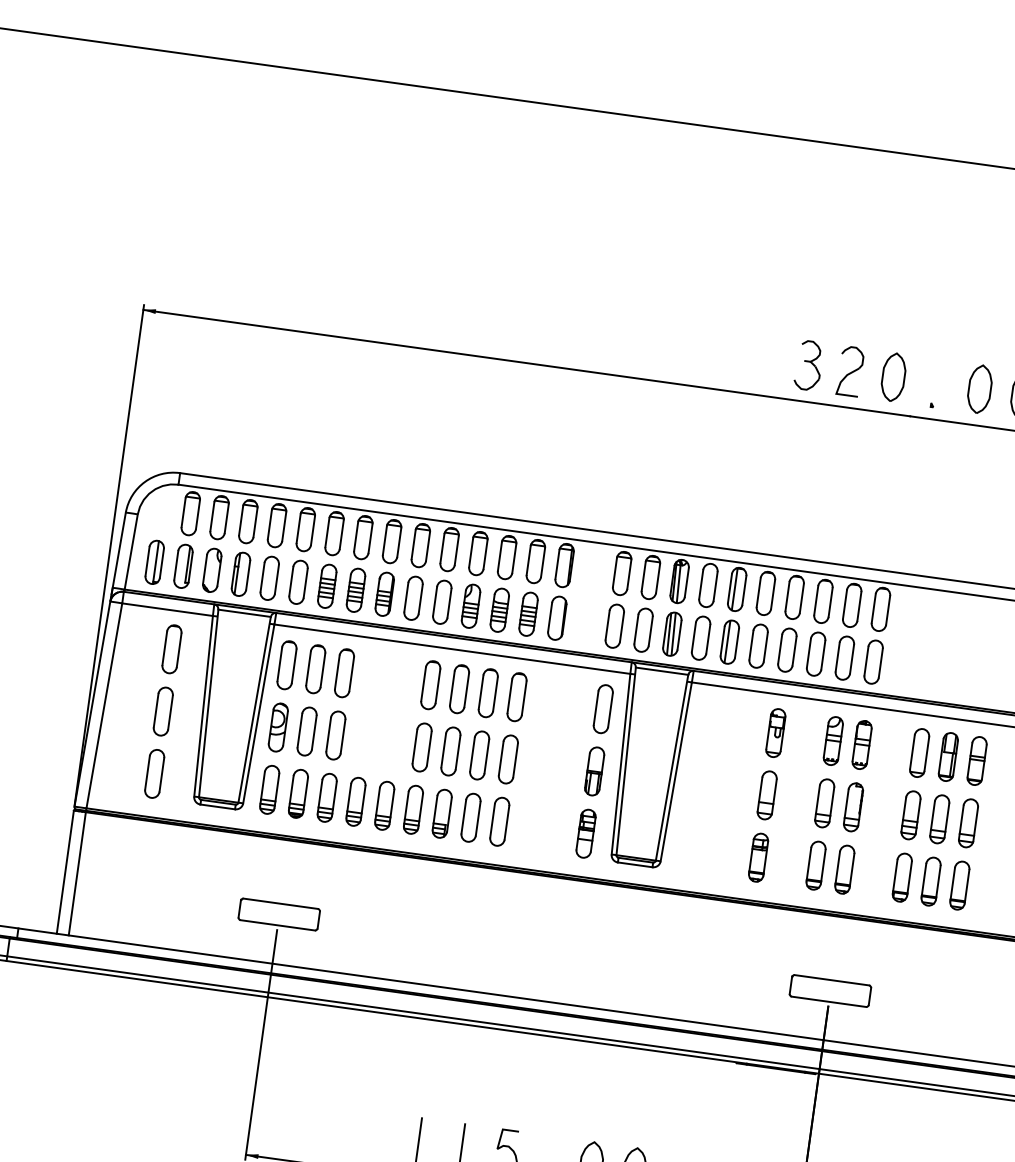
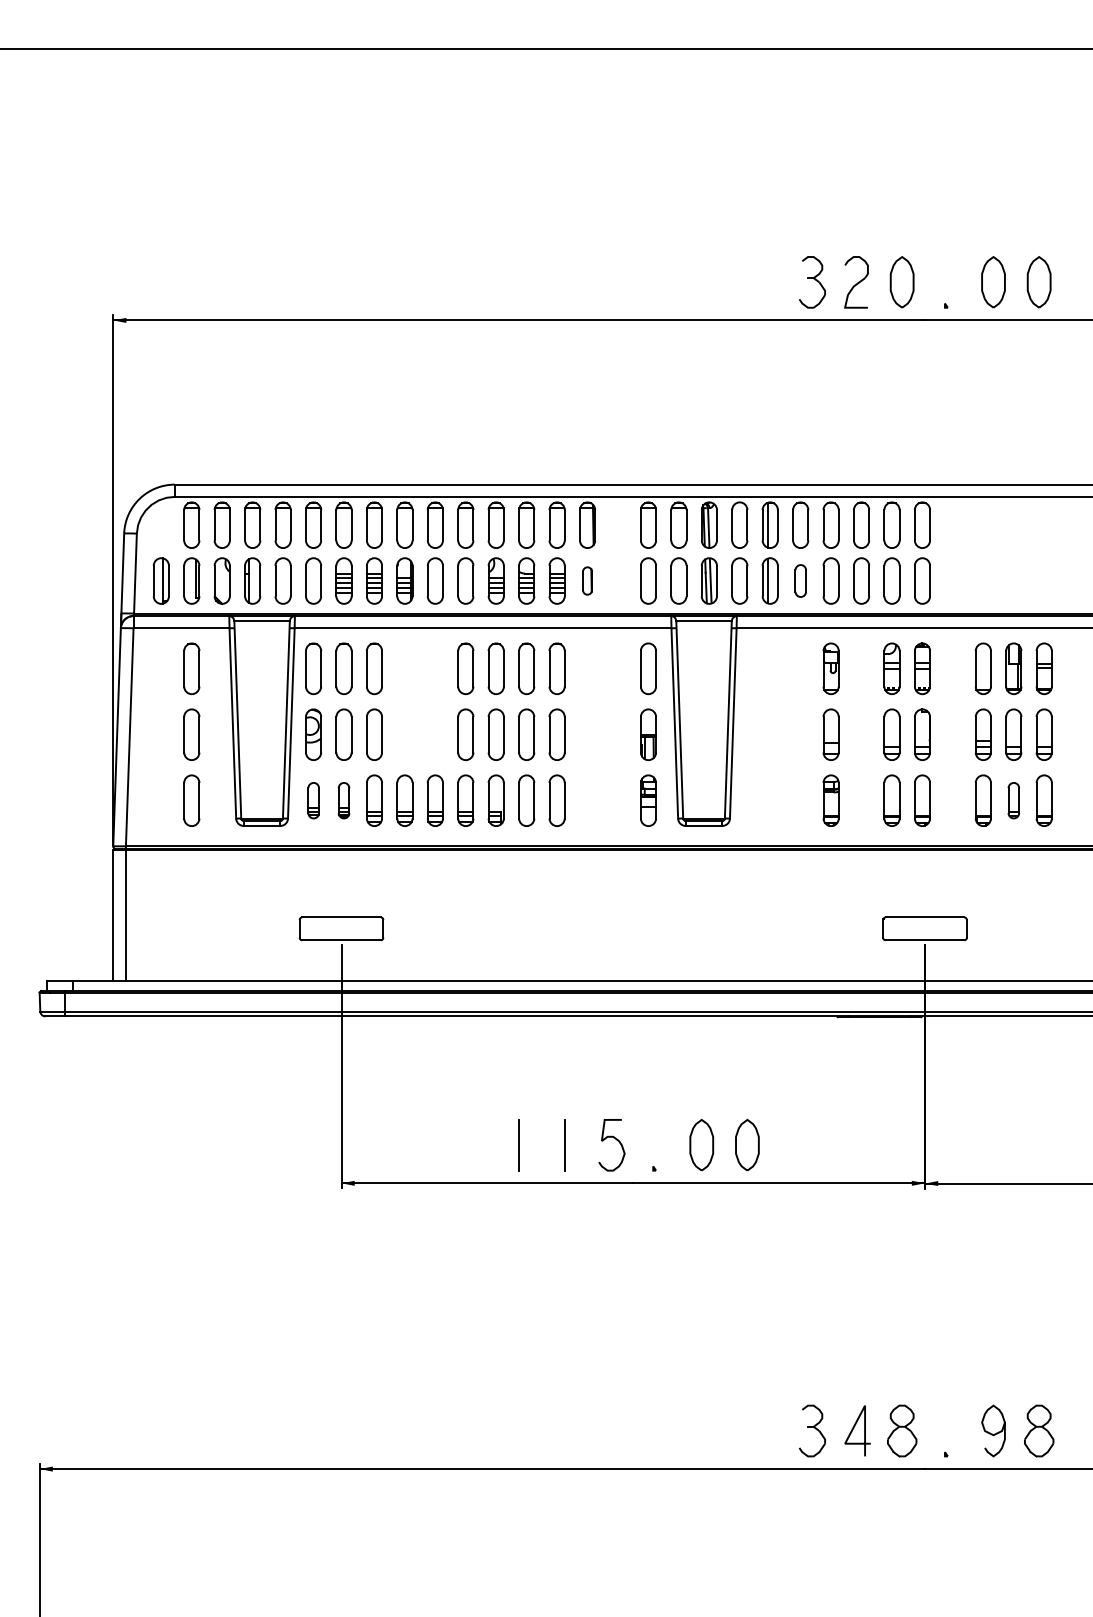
part: (557, 617) -> (587, 580), size x0.6
part: (758, 645) -> (800, 580), size x0.7
part: (269, 789) -> (313, 800), size x0.7
part: (298, 793) -> (343, 800), size x0.7
part: (930, 881) -> (1013, 800), size x0.7

